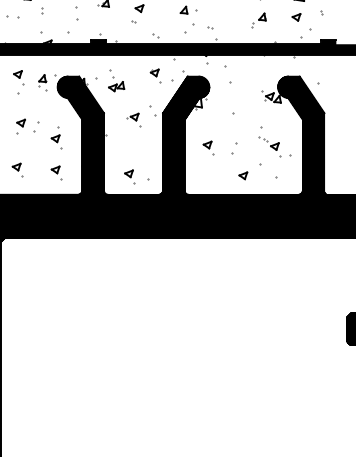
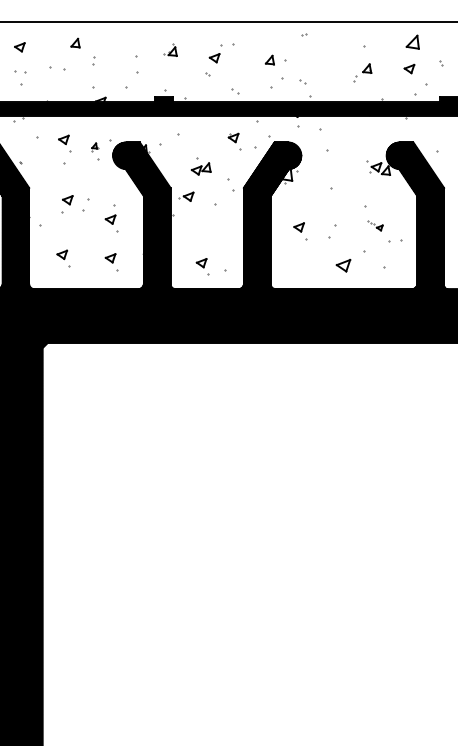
part: (42, 80) -> (94, 147), size x0.6
part: (116, 84) -> (200, 166), moved
part: (132, 116) -> (186, 196), moved
part: (269, 143) -> (375, 225), size x0.6
part: (243, 175) -> (343, 265), size x1.4

